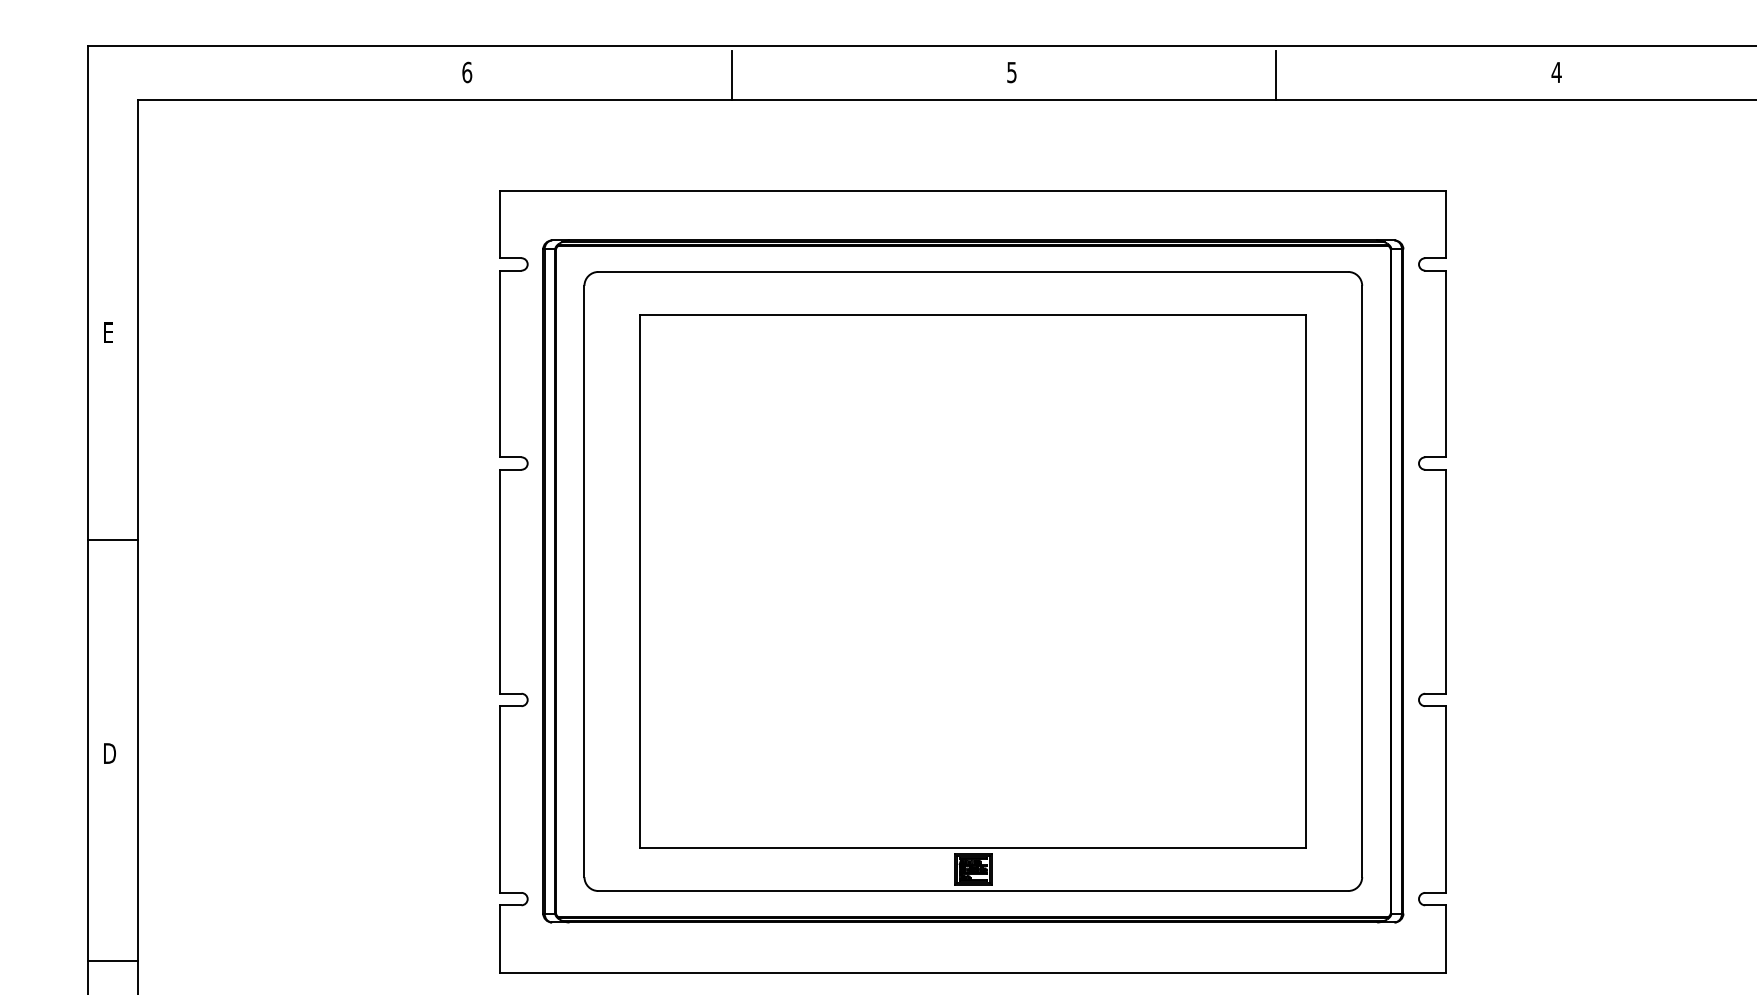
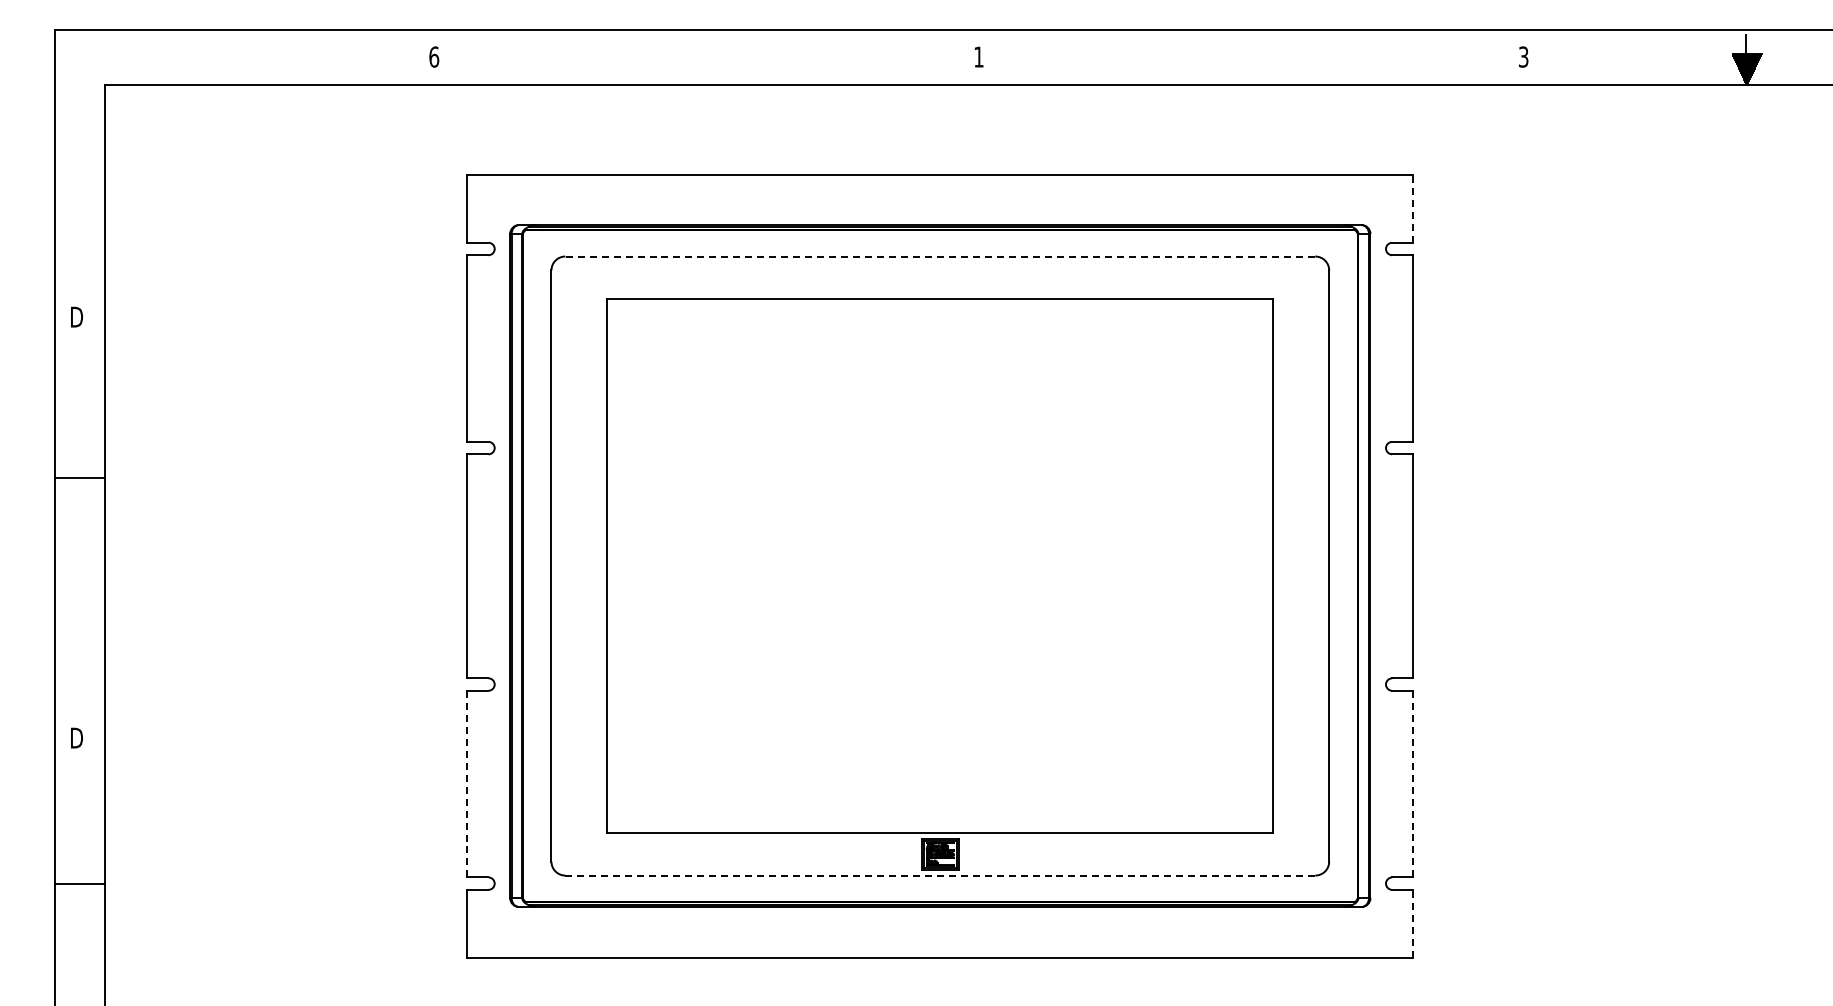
text: (1011, 71) -> (978, 56), 5 -> 1
text: (1556, 71) -> (1523, 56), 4 -> 3
line: (731, 74) -> (698, 59), removed
line: (1276, 74) -> (1243, 59), removed
line: (1446, 223) -> (1413, 208), solid -> dashed
line: (973, 271) -> (940, 256), solid -> dashed
text: (109, 331) -> (76, 316), E -> D
line: (112, 539) -> (79, 478), moved
line: (1446, 798) -> (1413, 783), solid -> dashed
line: (500, 799) -> (467, 784), solid -> dashed
line: (973, 890) -> (940, 875), solid -> dashed
line: (1446, 938) -> (1413, 923), solid -> dashed
line: (112, 960) -> (79, 884), moved

